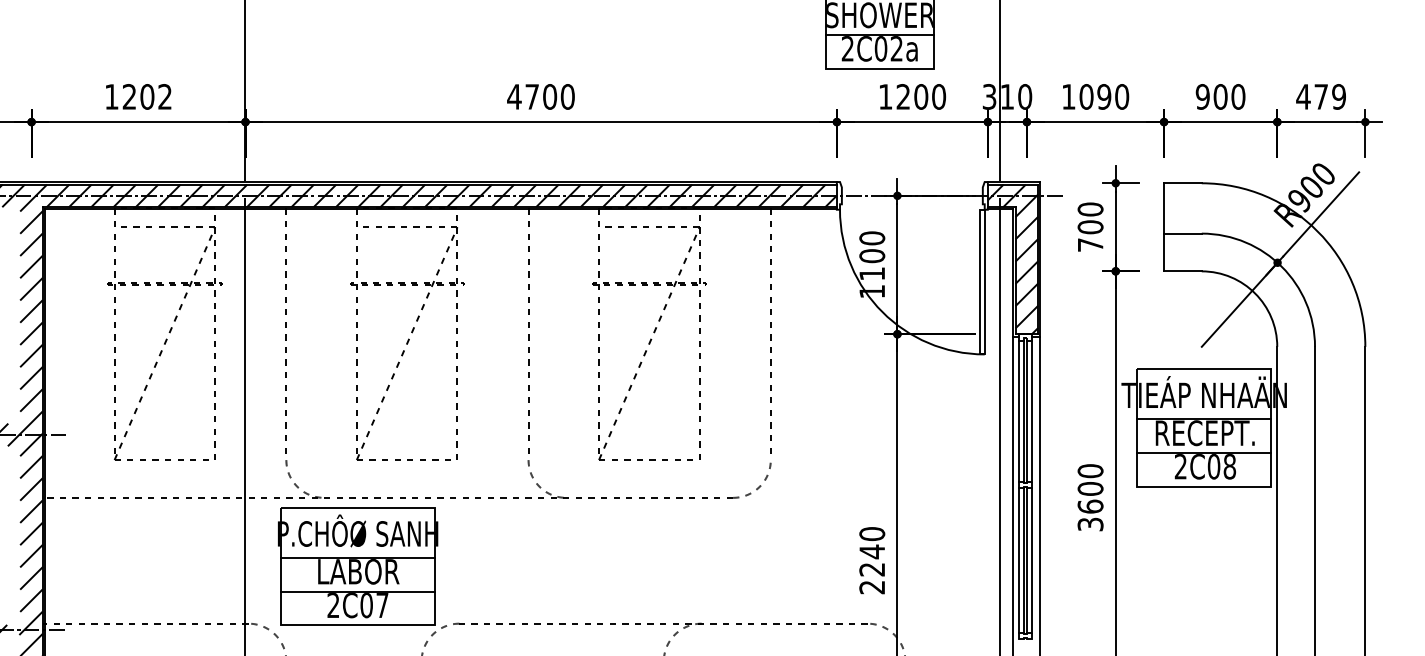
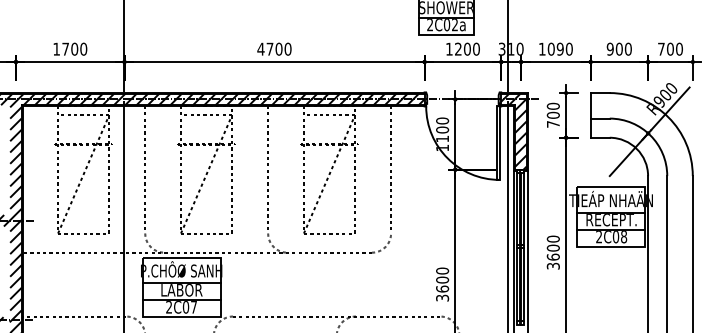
text: (146, 95) -> (74, 48), 1202 -> 1700
text: (1319, 95) -> (669, 48), 479 -> 700
text: (872, 568) -> (442, 288), 2240 -> 3600

